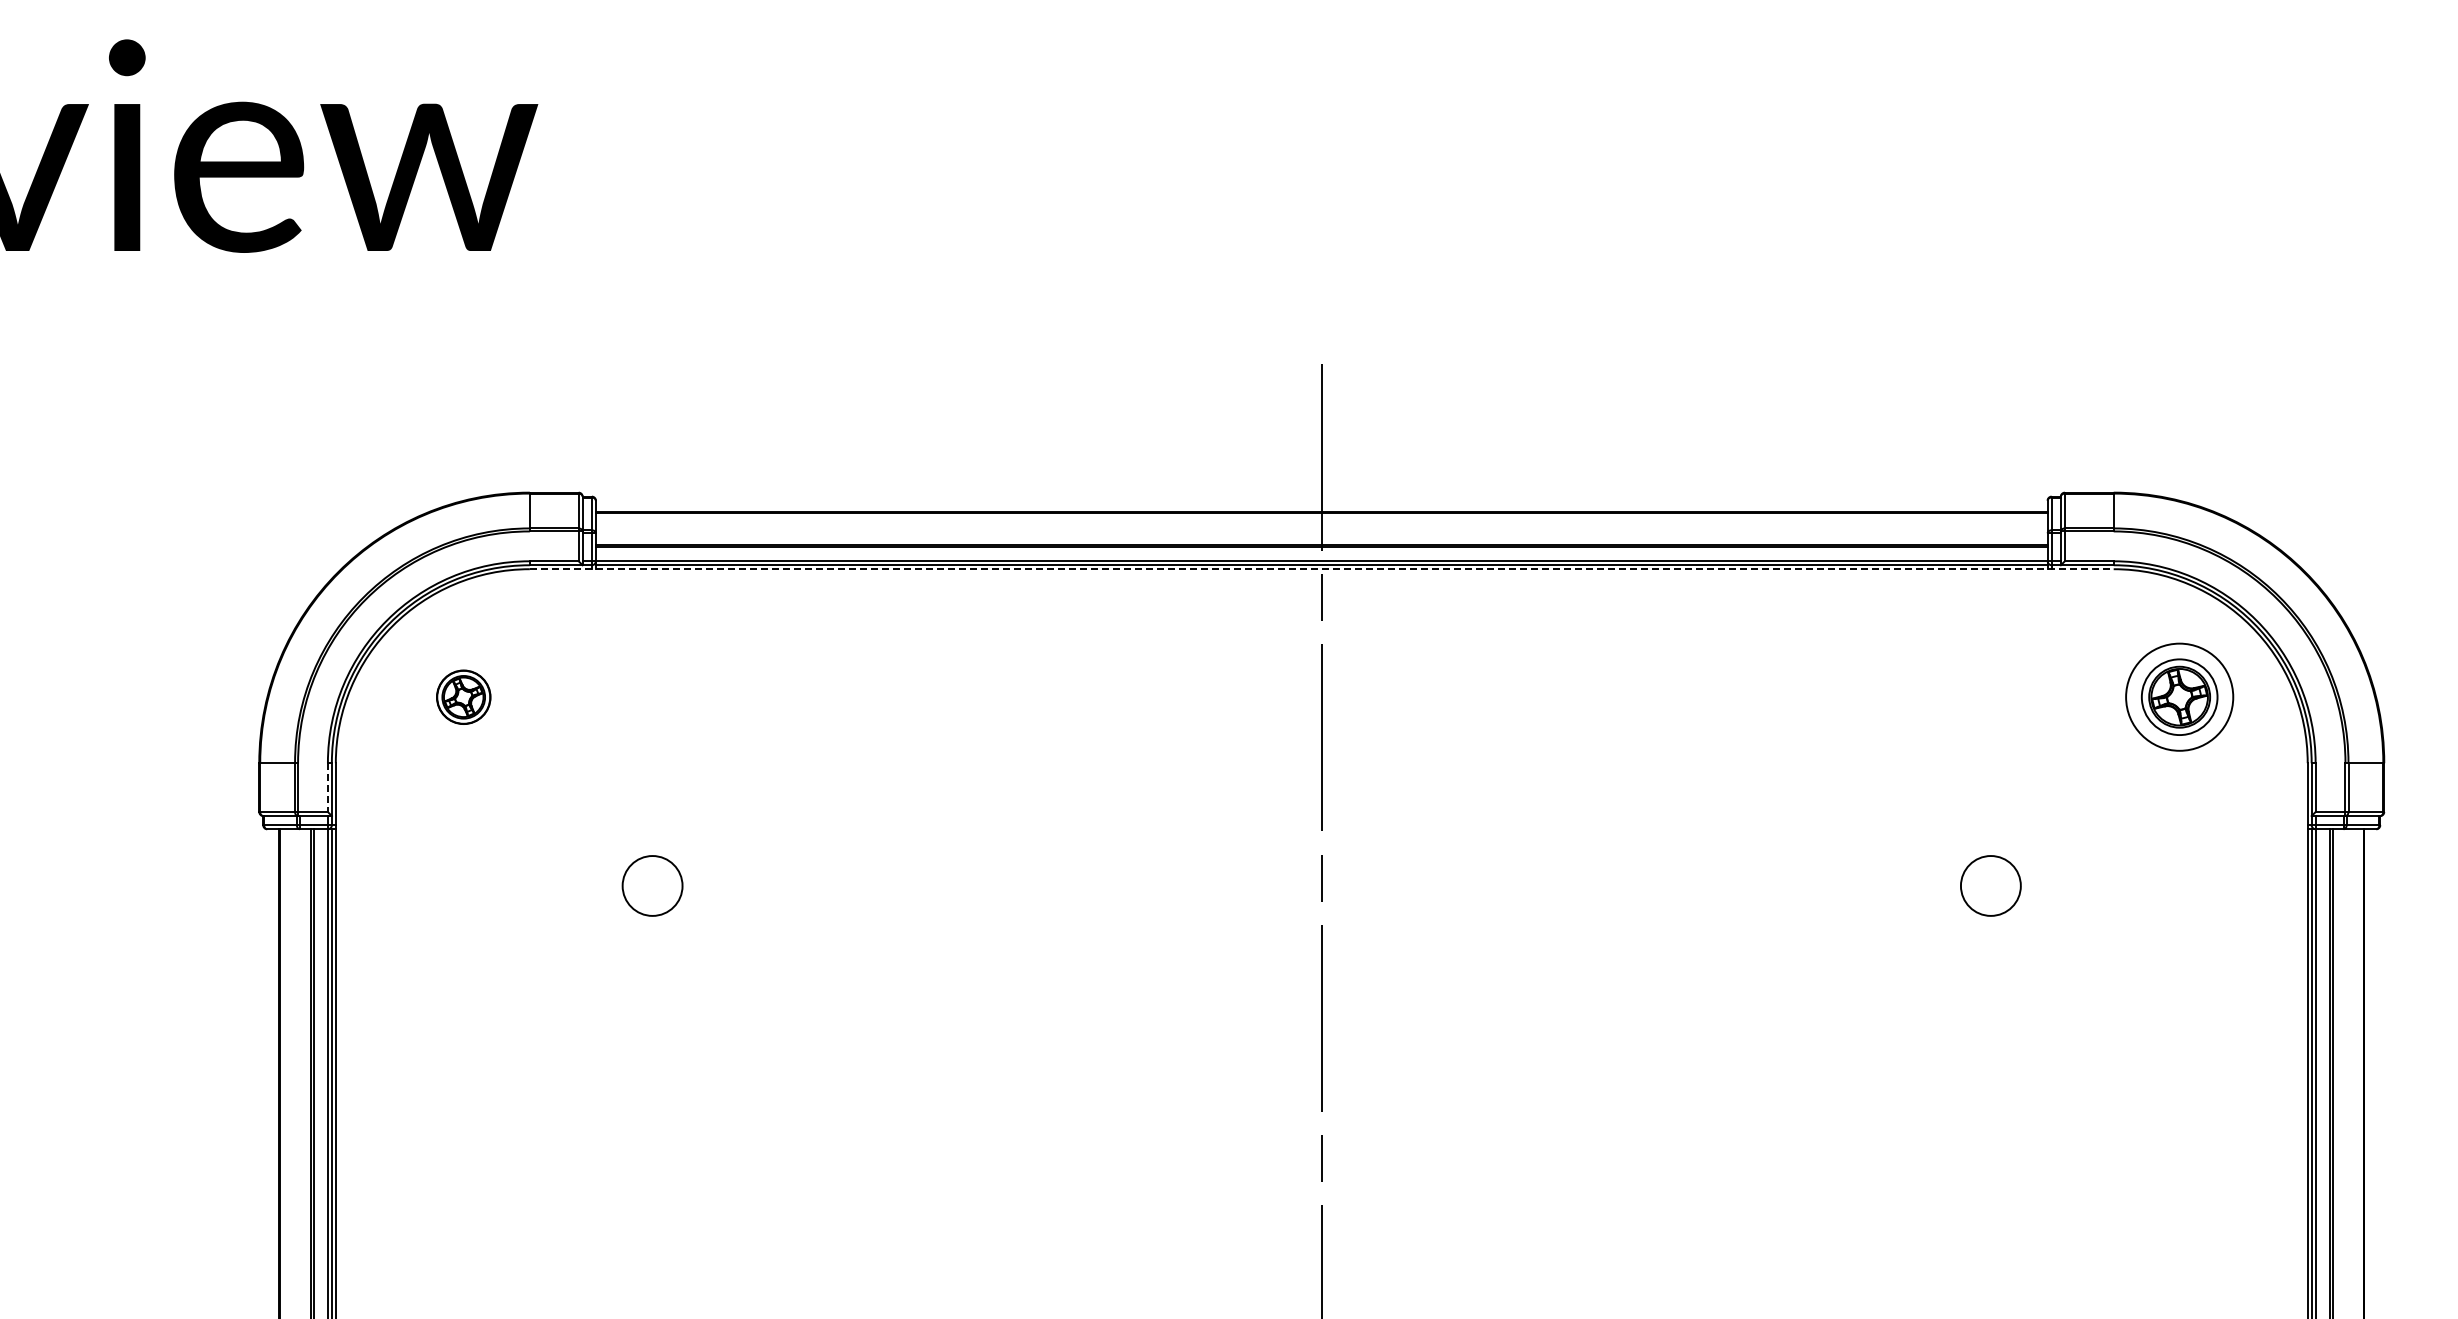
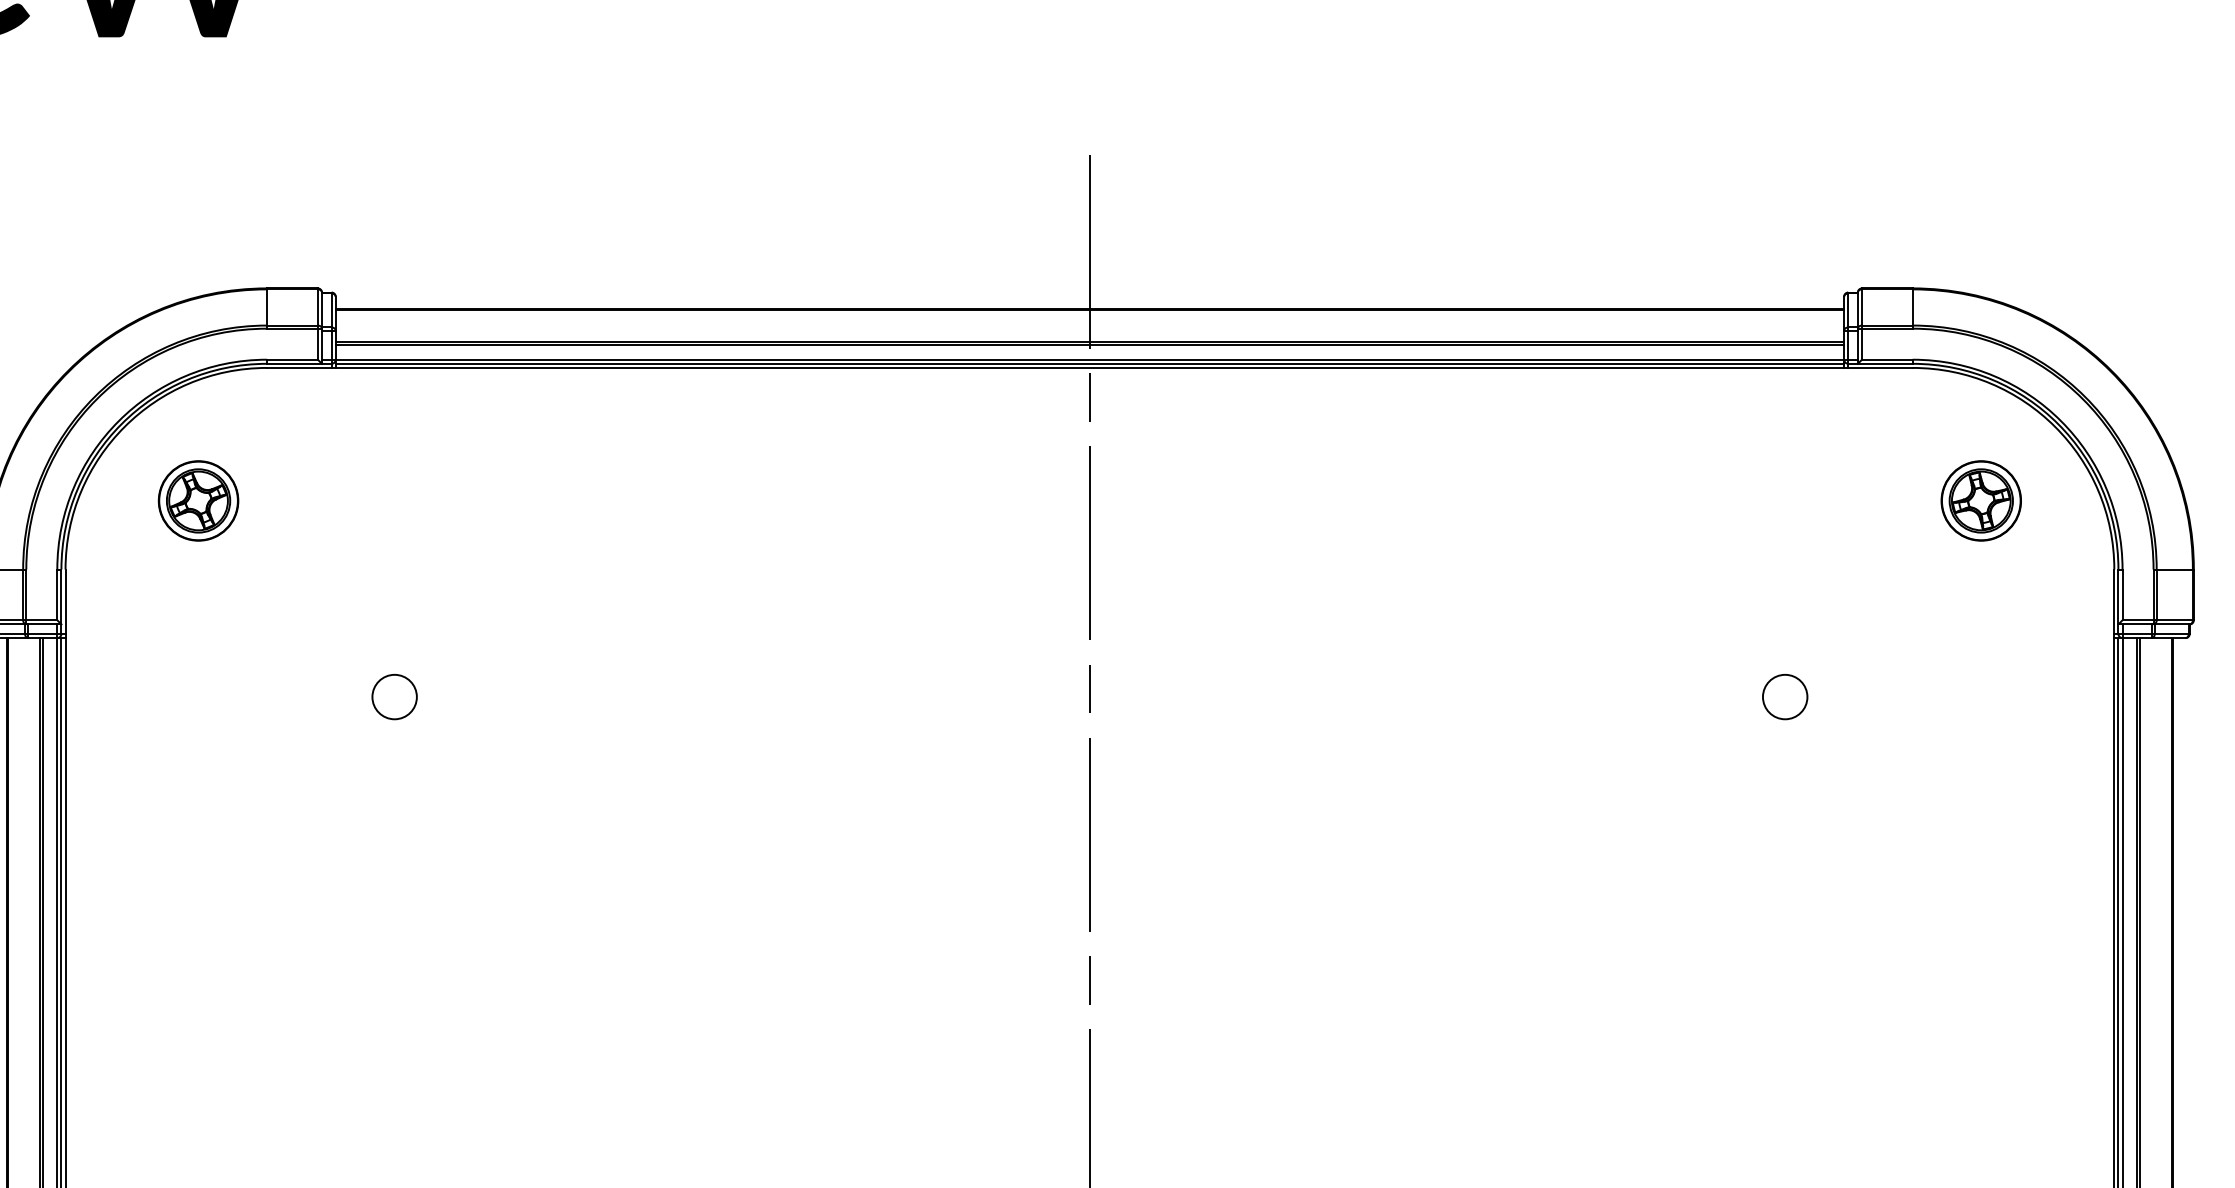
line: (1321, 569) -> (1089, 368), dashed -> solid
circle: (2179, 696) -> (1981, 500), size x0.71
part: (463, 697) -> (198, 501), size x1.43
line: (327, 788) -> (56, 595), dashed -> solid
circle: (652, 885) -> (394, 696), size x0.71
circle: (1990, 885) -> (1784, 696), size x0.71

